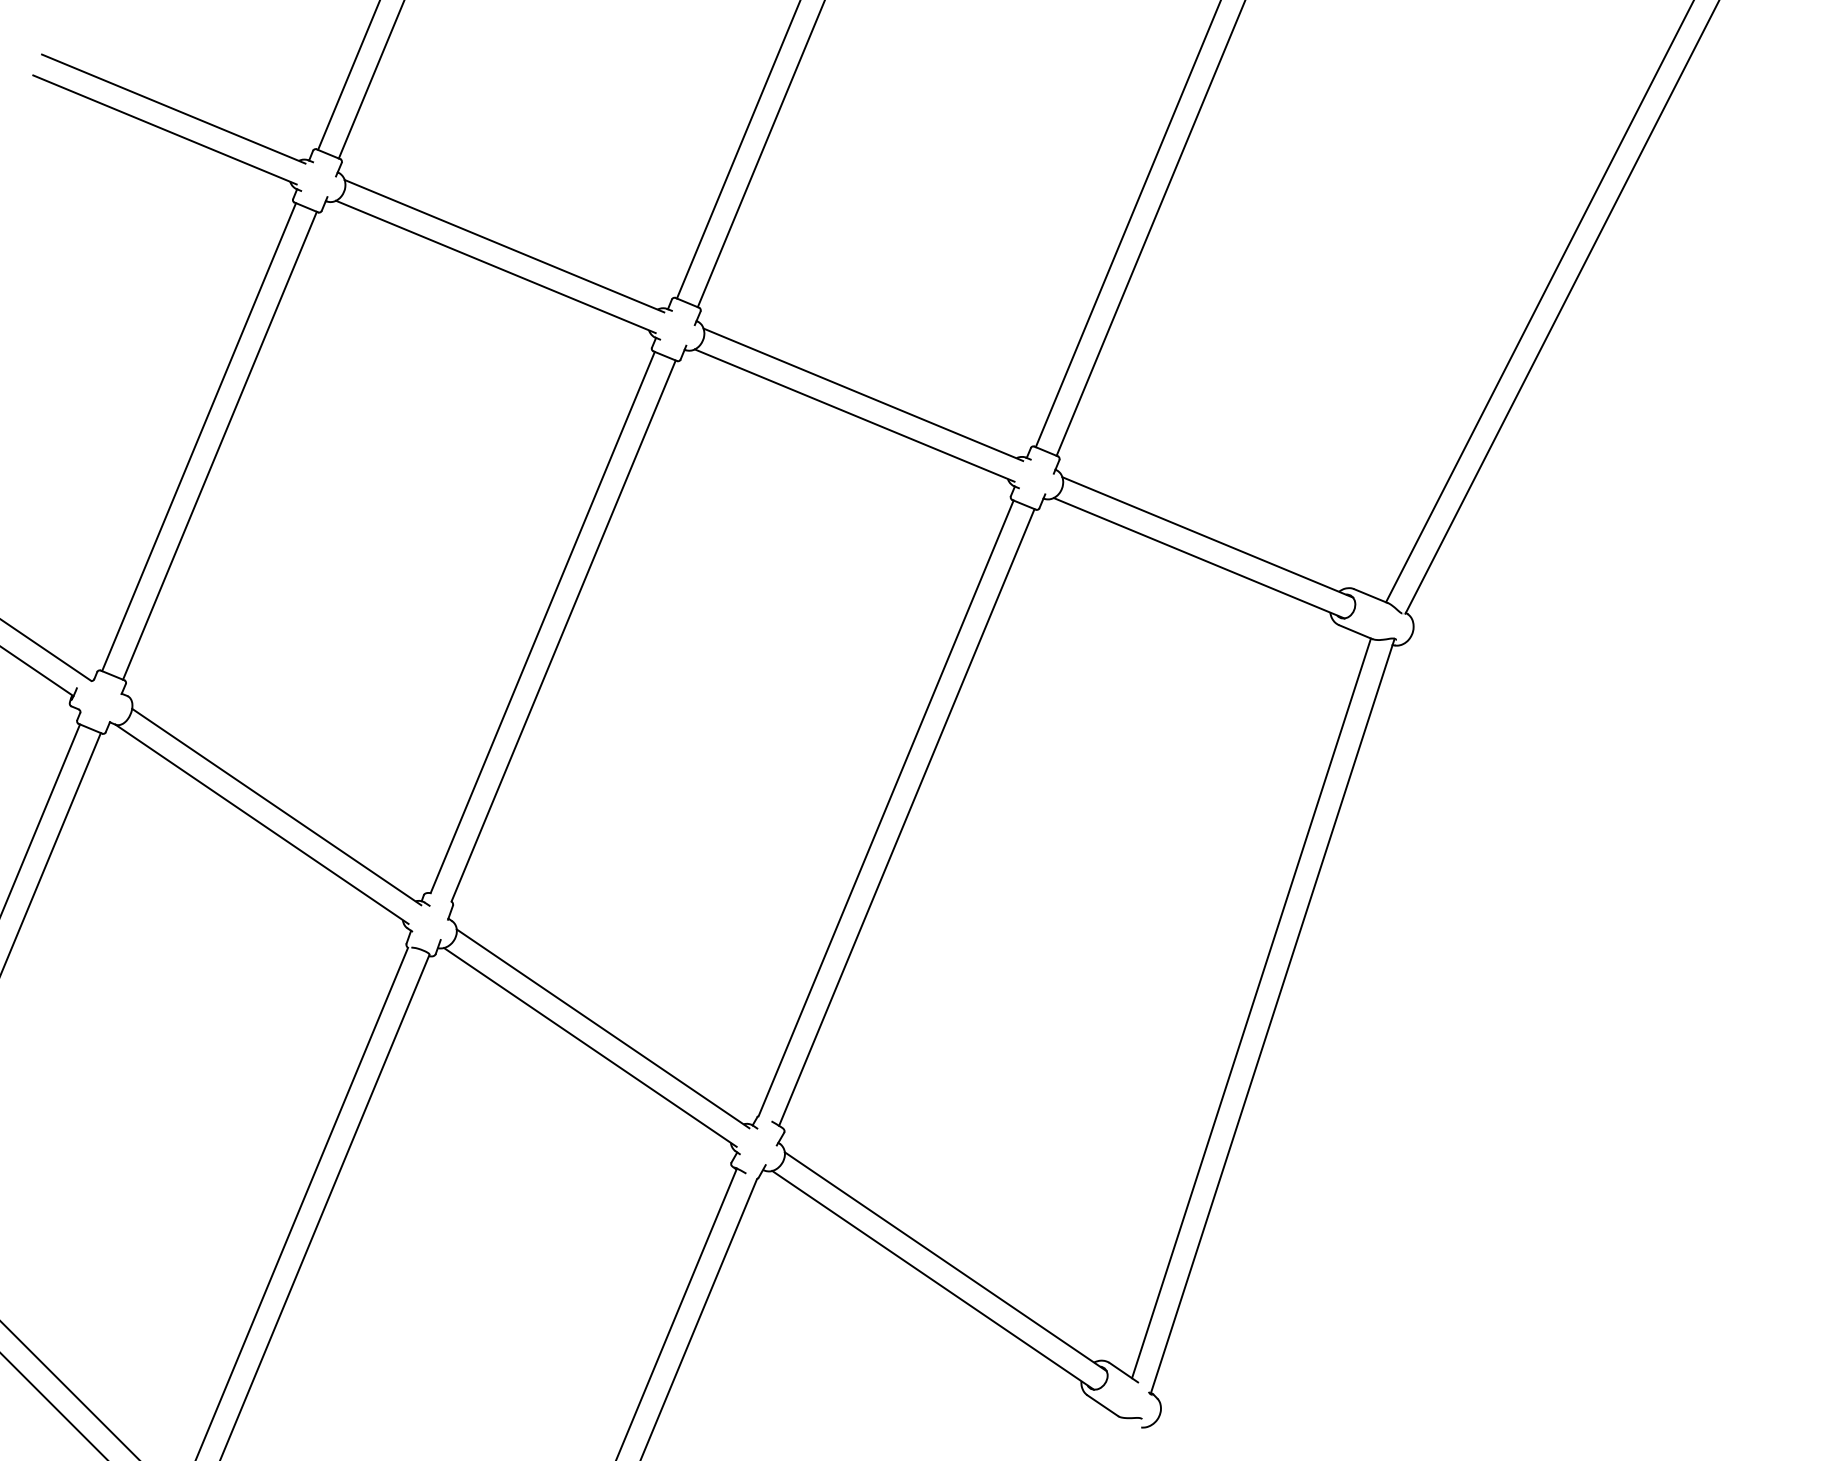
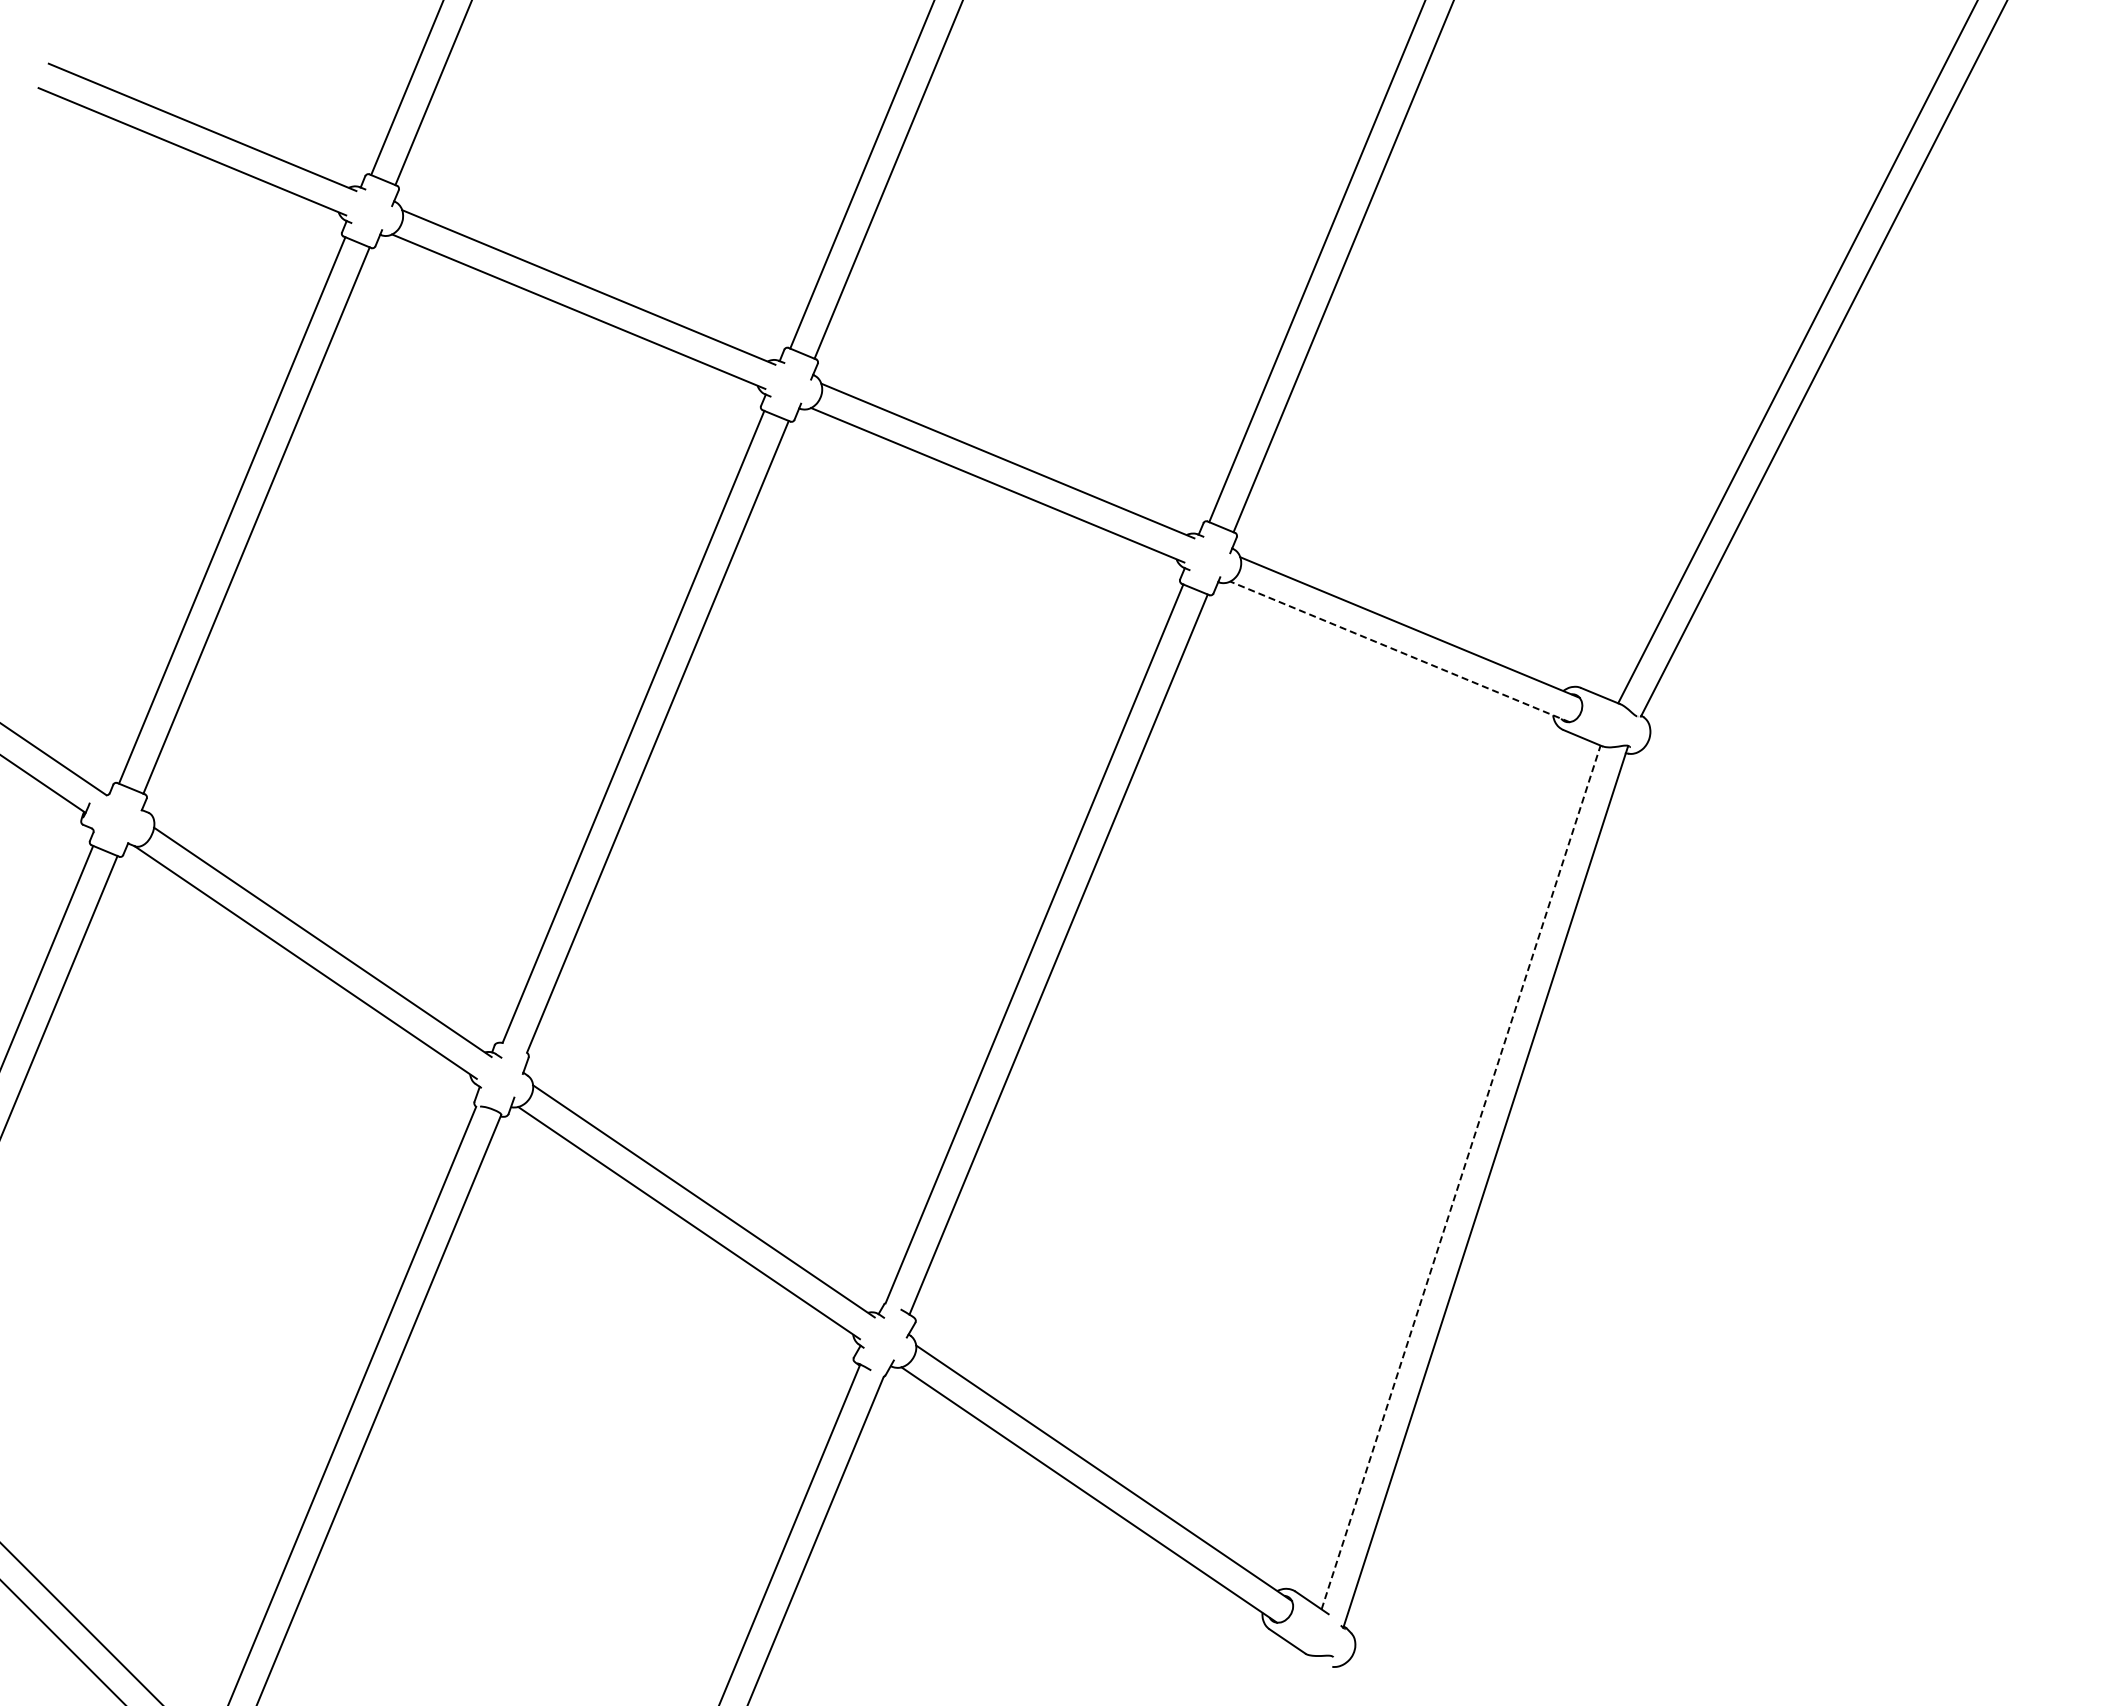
line: (1199, 557) -> (1400, 651), solid -> dashed
line: (1251, 1008) -> (1461, 1177), solid -> dashed

